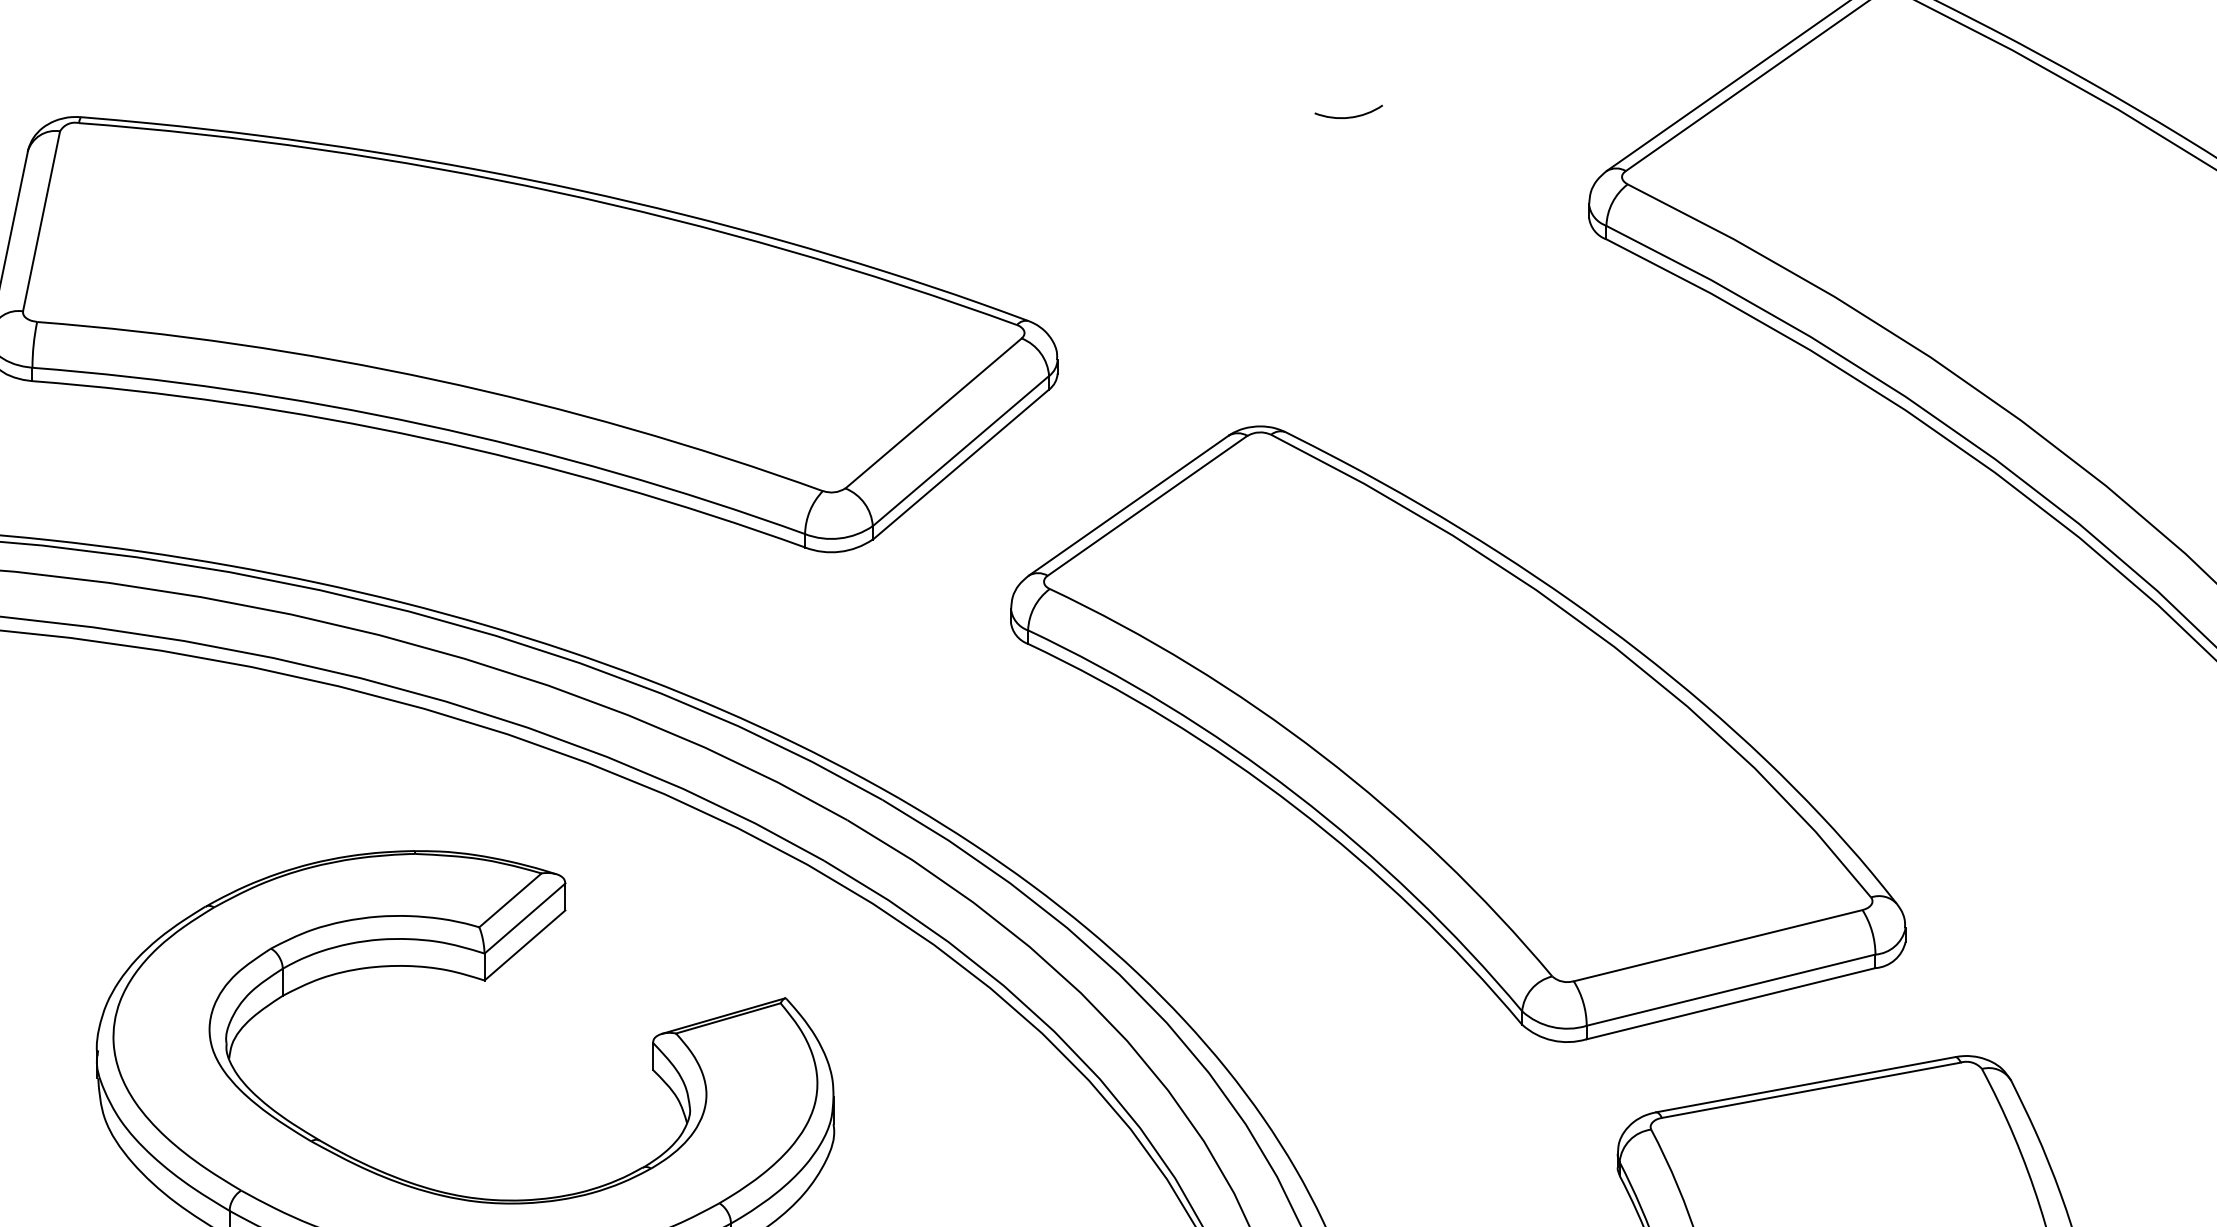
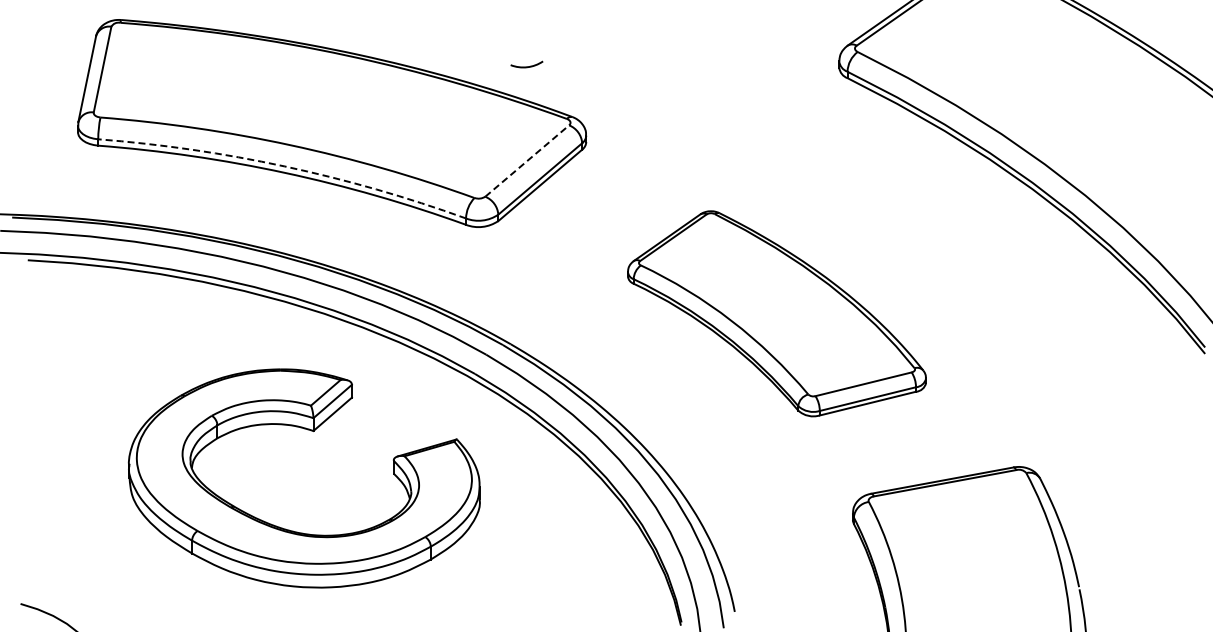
arc: (1347, 116) -> (526, 66), moved
line: (934, 412) -> (527, 160), solid -> dashed
arc: (423, 424) -> (284, 166), solid -> dashed
part: (1457, 733) -> (776, 313), size x0.7

